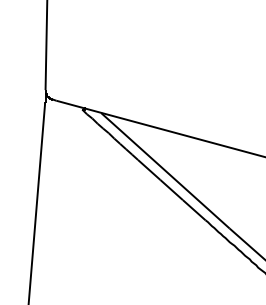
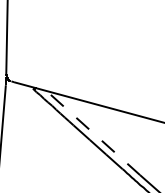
line: (165, 170) -> (93, 132), solid -> dashed

